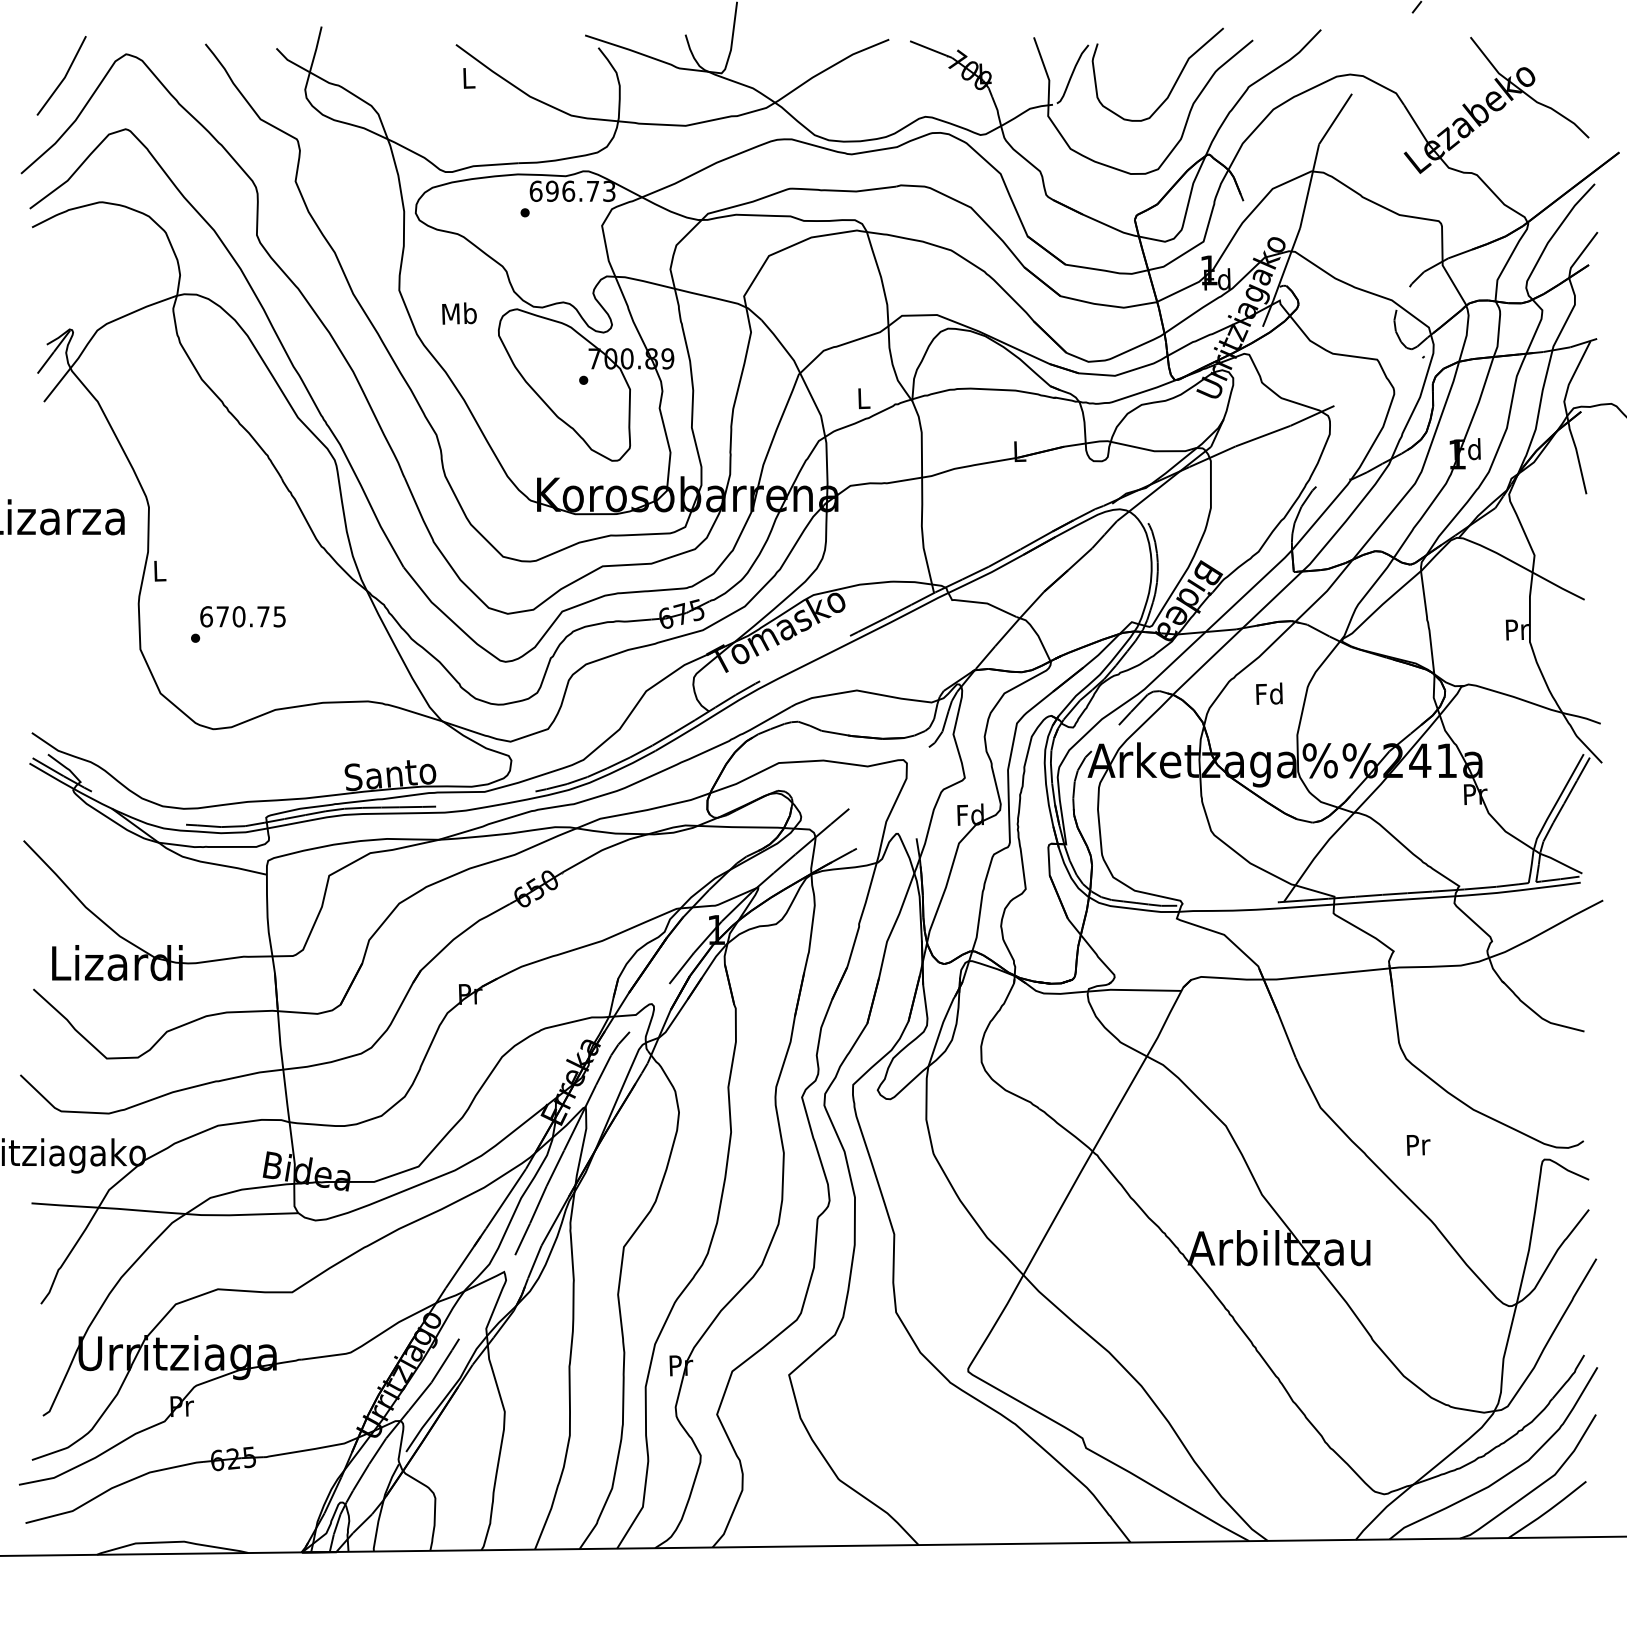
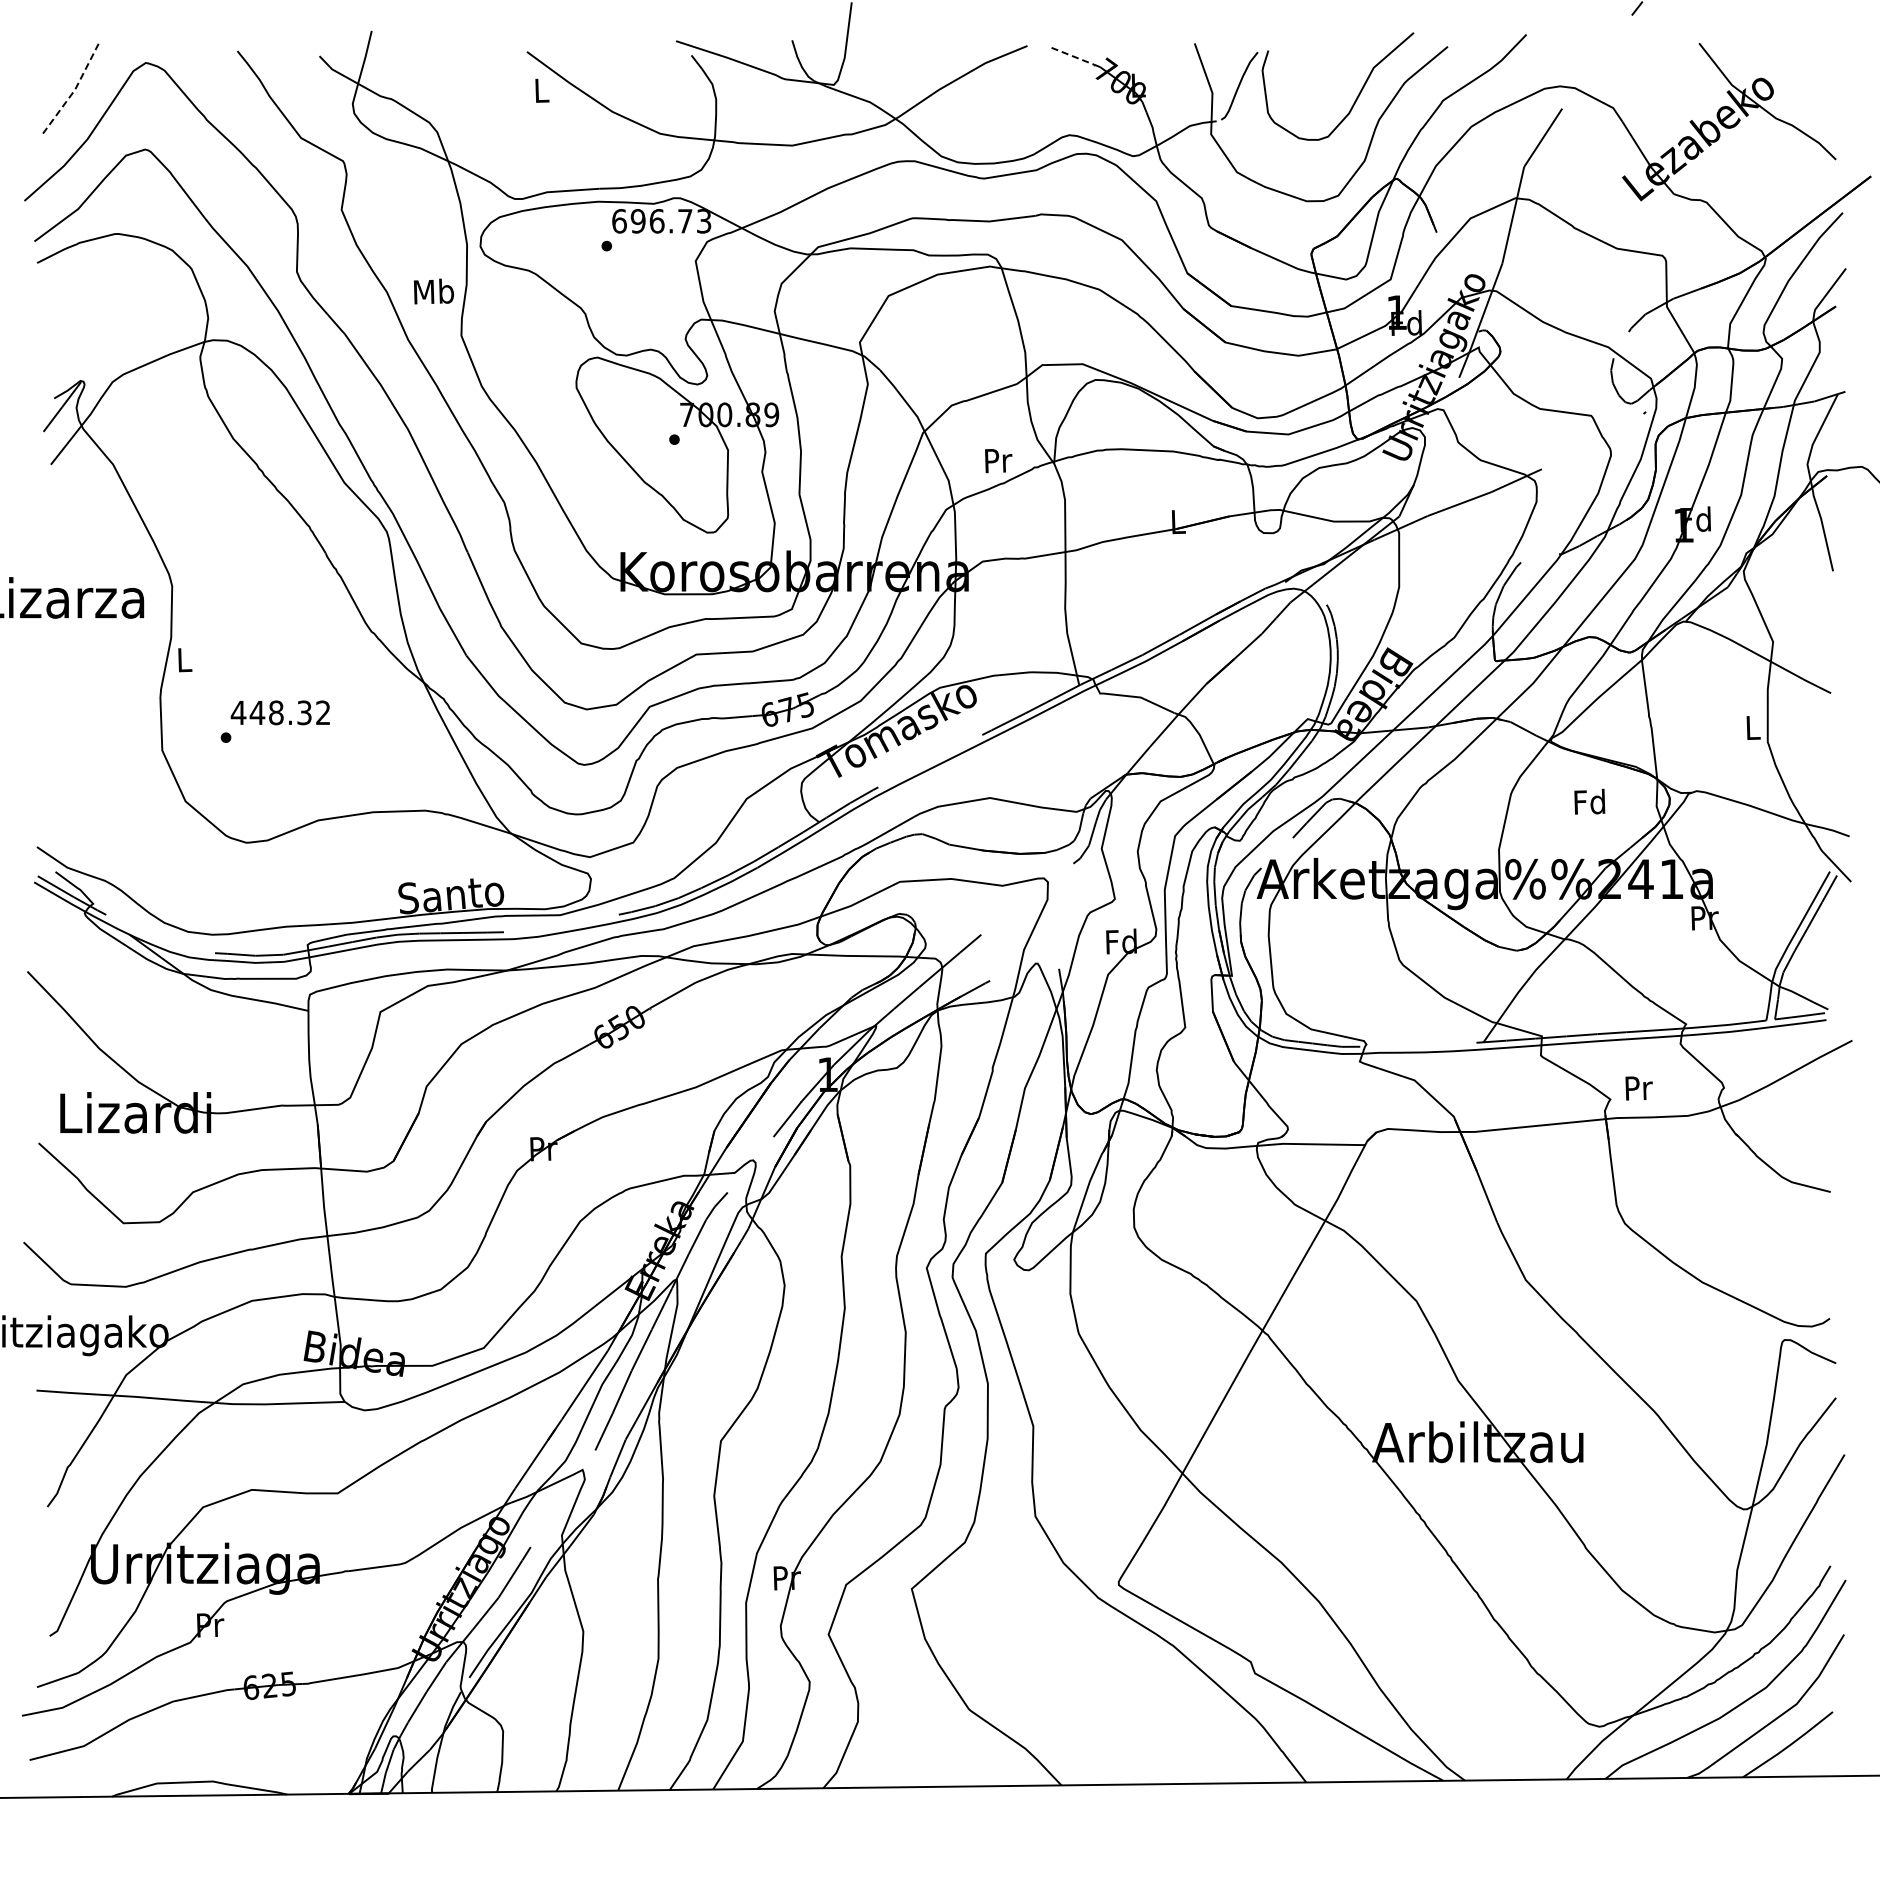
line: (928, 48) -> (1072, 56), solid -> dashed
line: (65, 77) -> (75, 89), solid -> dashed
text: (459, 313) -> (433, 291), moved
text: (864, 399) -> (998, 461), L -> Pr
text: (242, 616) -> (280, 712), 670.75 -> 448.32
text: (1517, 630) -> (1753, 728), Pr -> L
text: (1269, 693) -> (1589, 801), moved
text: (1418, 1145) -> (1638, 1088), moved

